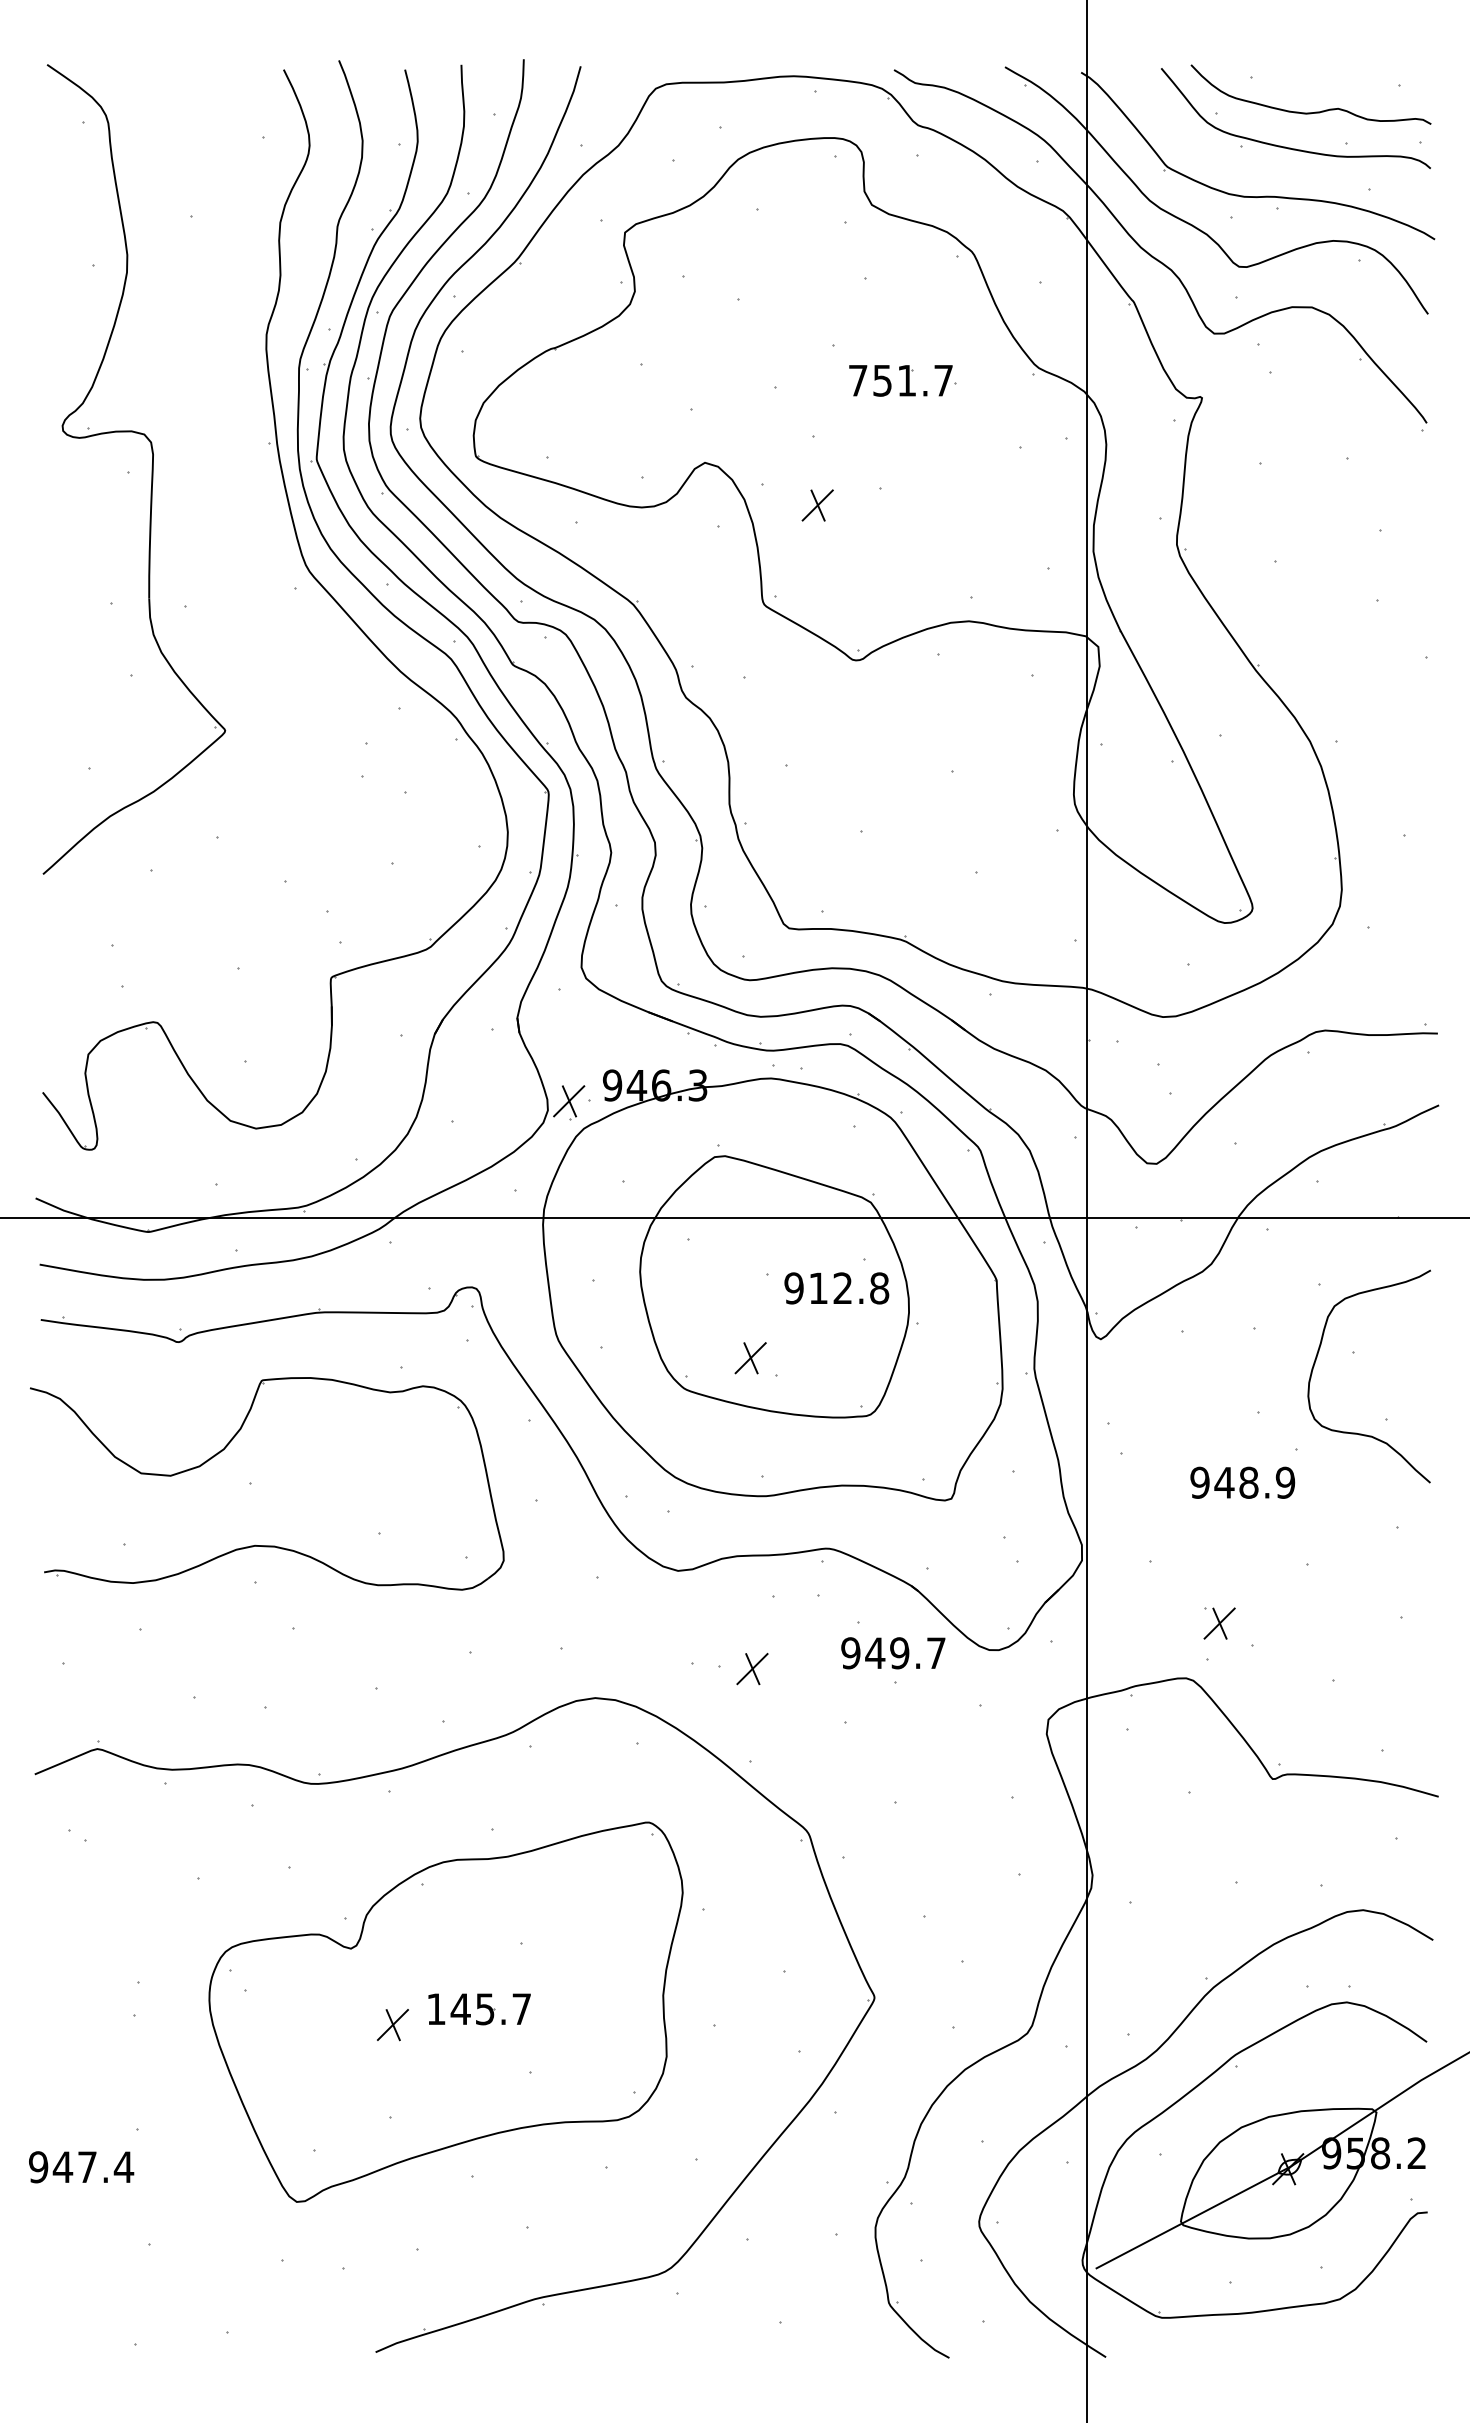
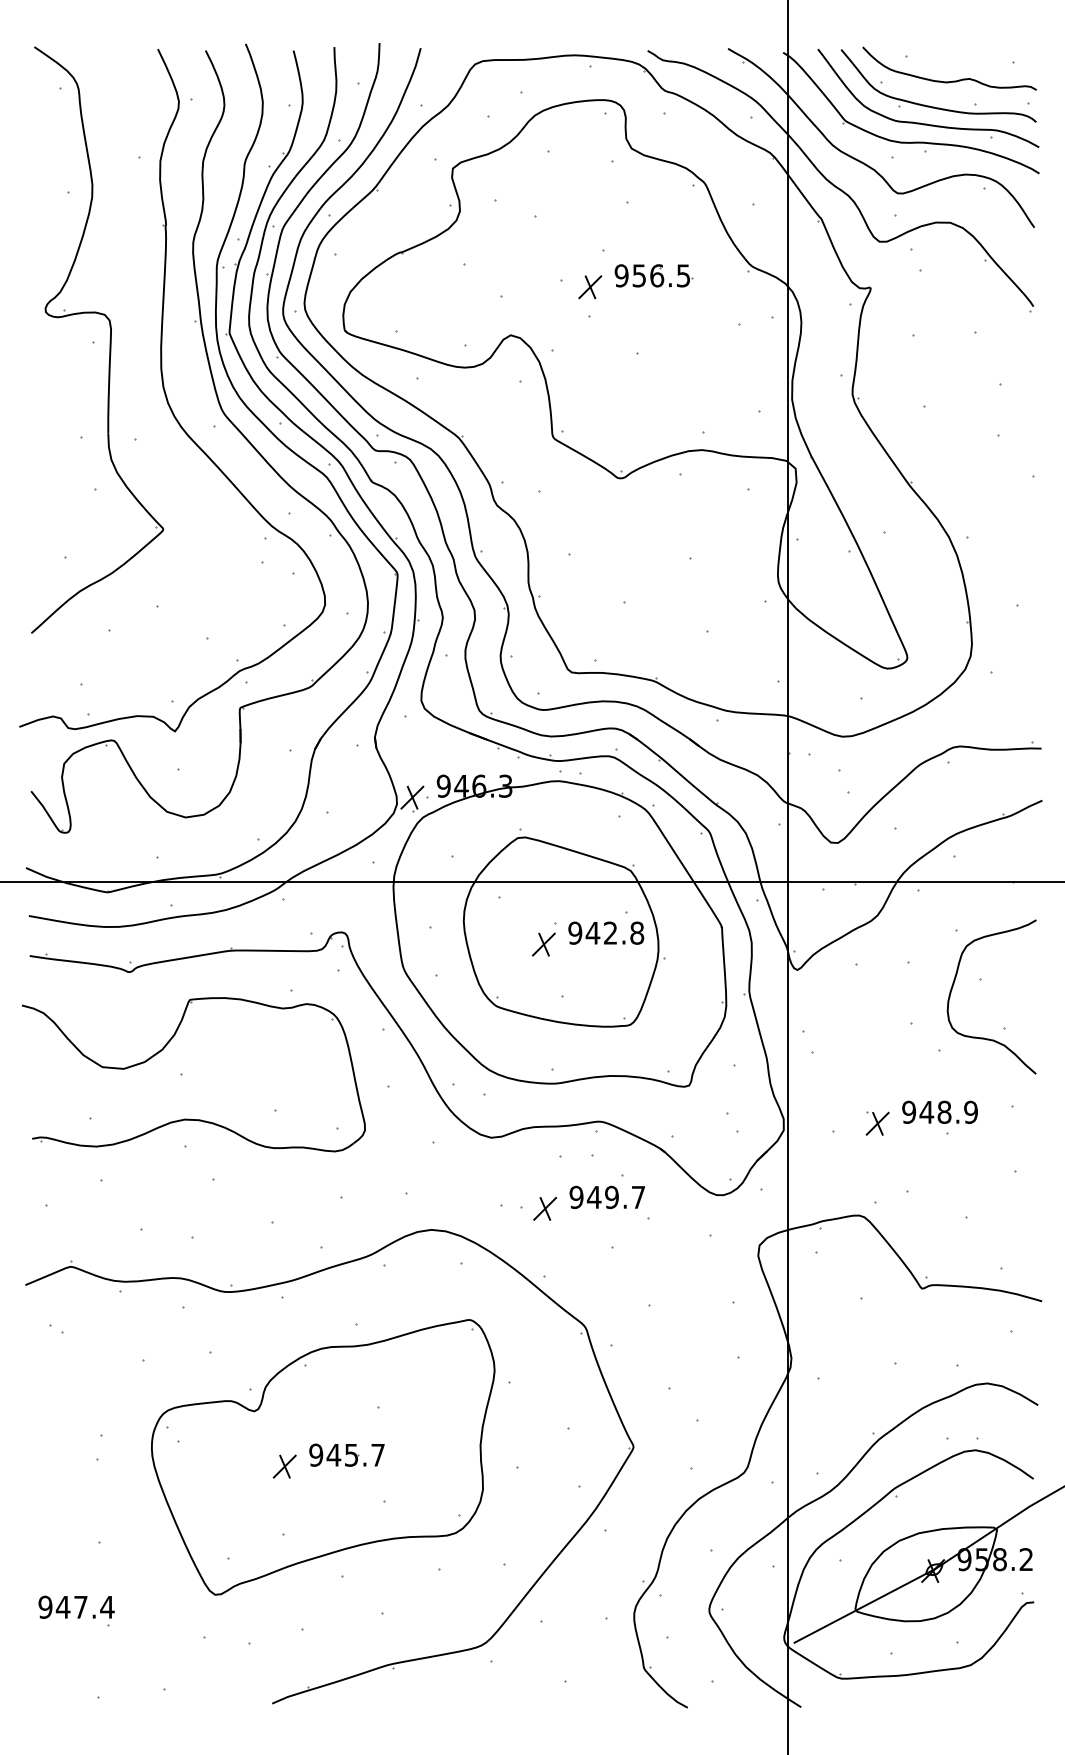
curve: (1277, 170) -> (925, 123), added
text: (900, 380) -> (652, 275), 751.7 -> 956.5
part: (817, 505) -> (590, 287), moved
part: (228, 540) -> (165, 391), added
text: (818, 1287) -> (592, 932), 912.8 -> 942.8
part: (750, 1358) -> (543, 944), moved
text: (1242, 1482) -> (939, 1112), moved
part: (1219, 1623) -> (877, 1123), moved
text: (893, 1653) -> (607, 1197), moved
text: (435, 2009) -> (315, 1455), 145.7 -> 945.7
text: (81, 2167) -> (76, 1607), moved

